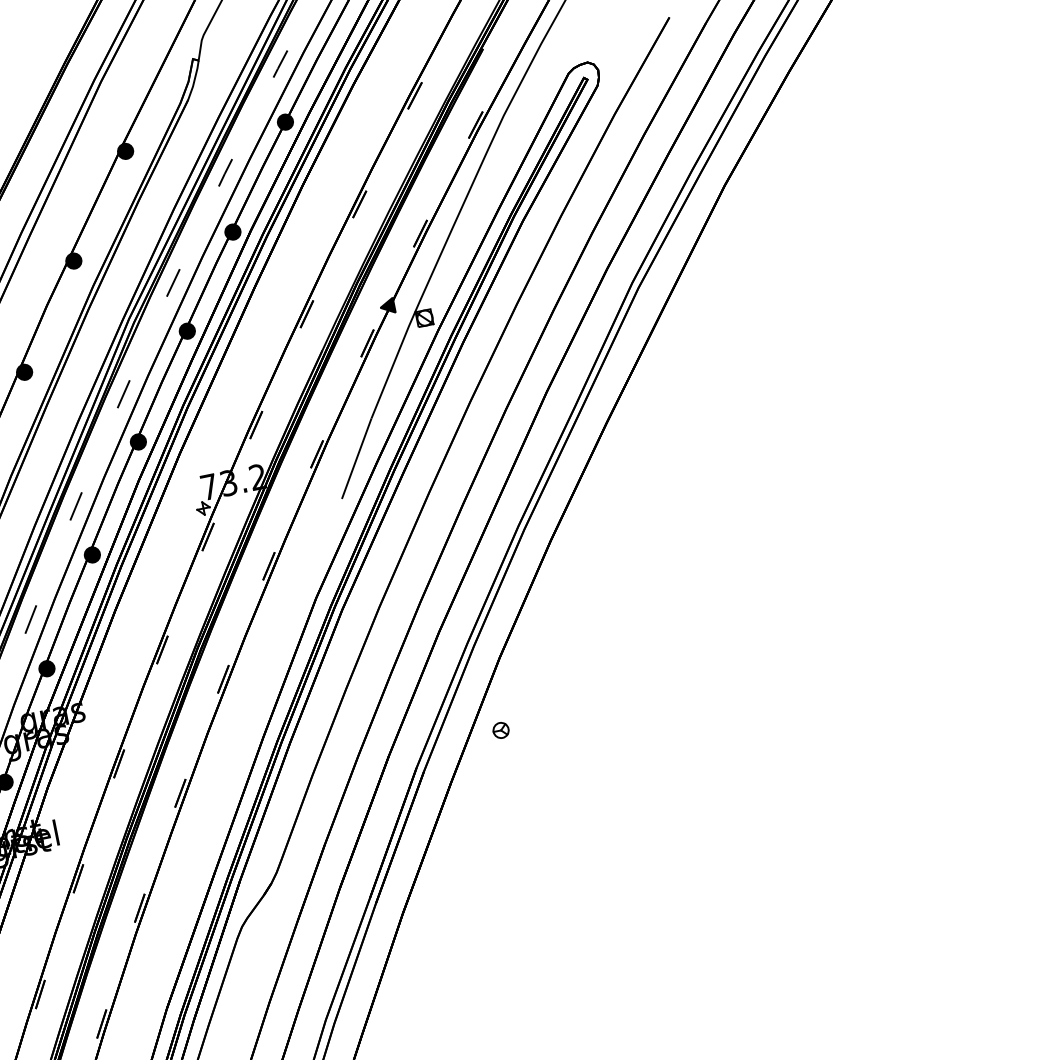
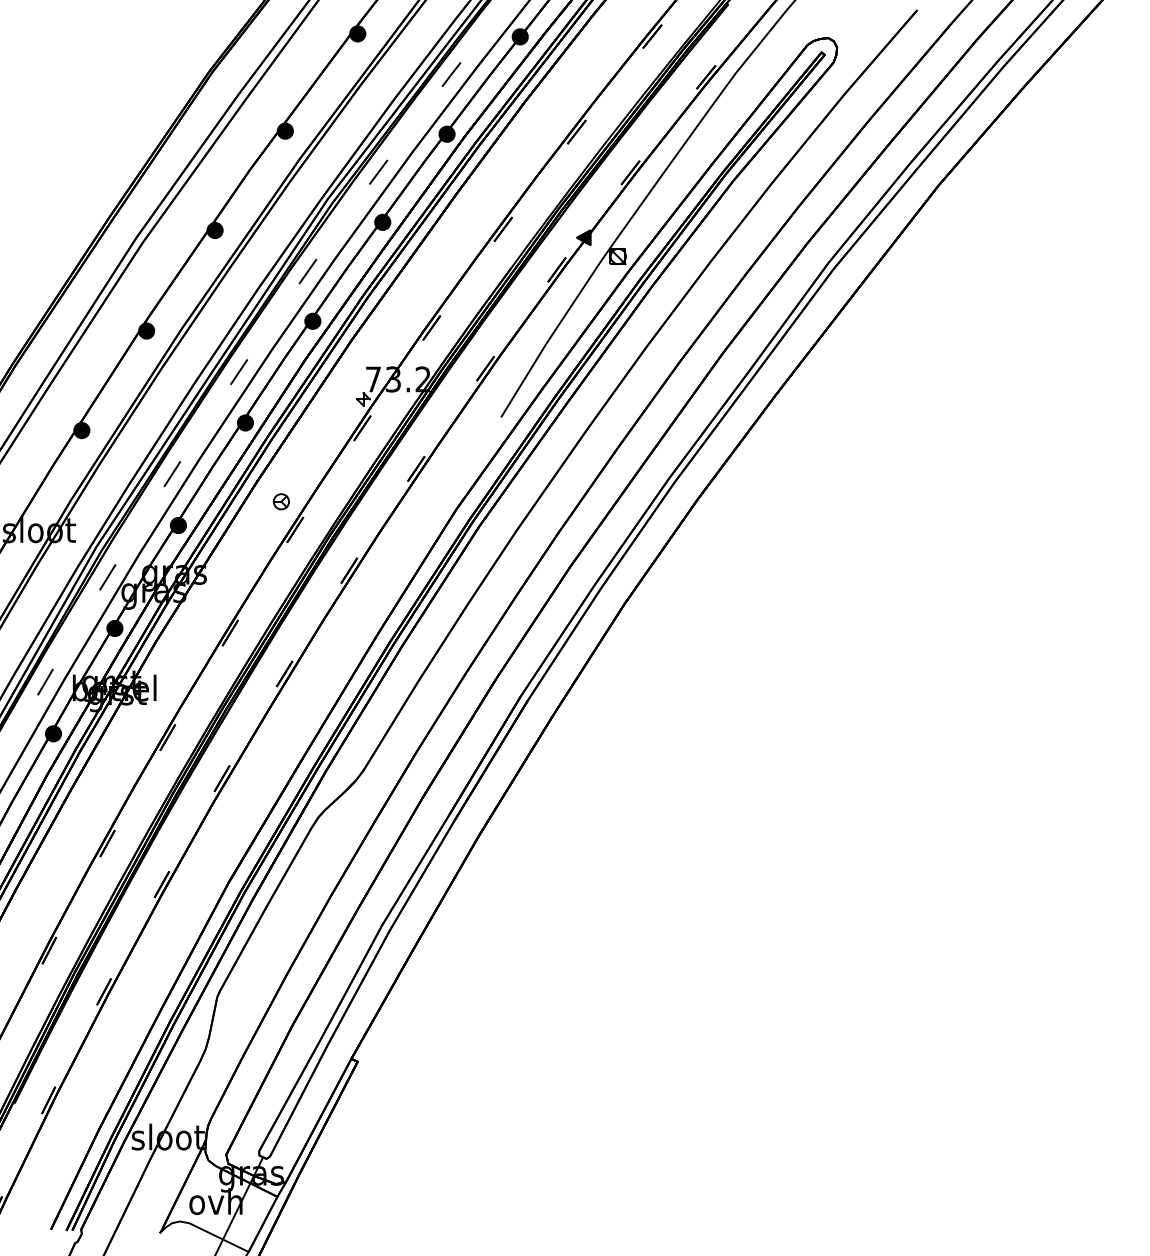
part: (500, 730) -> (280, 501), moved

